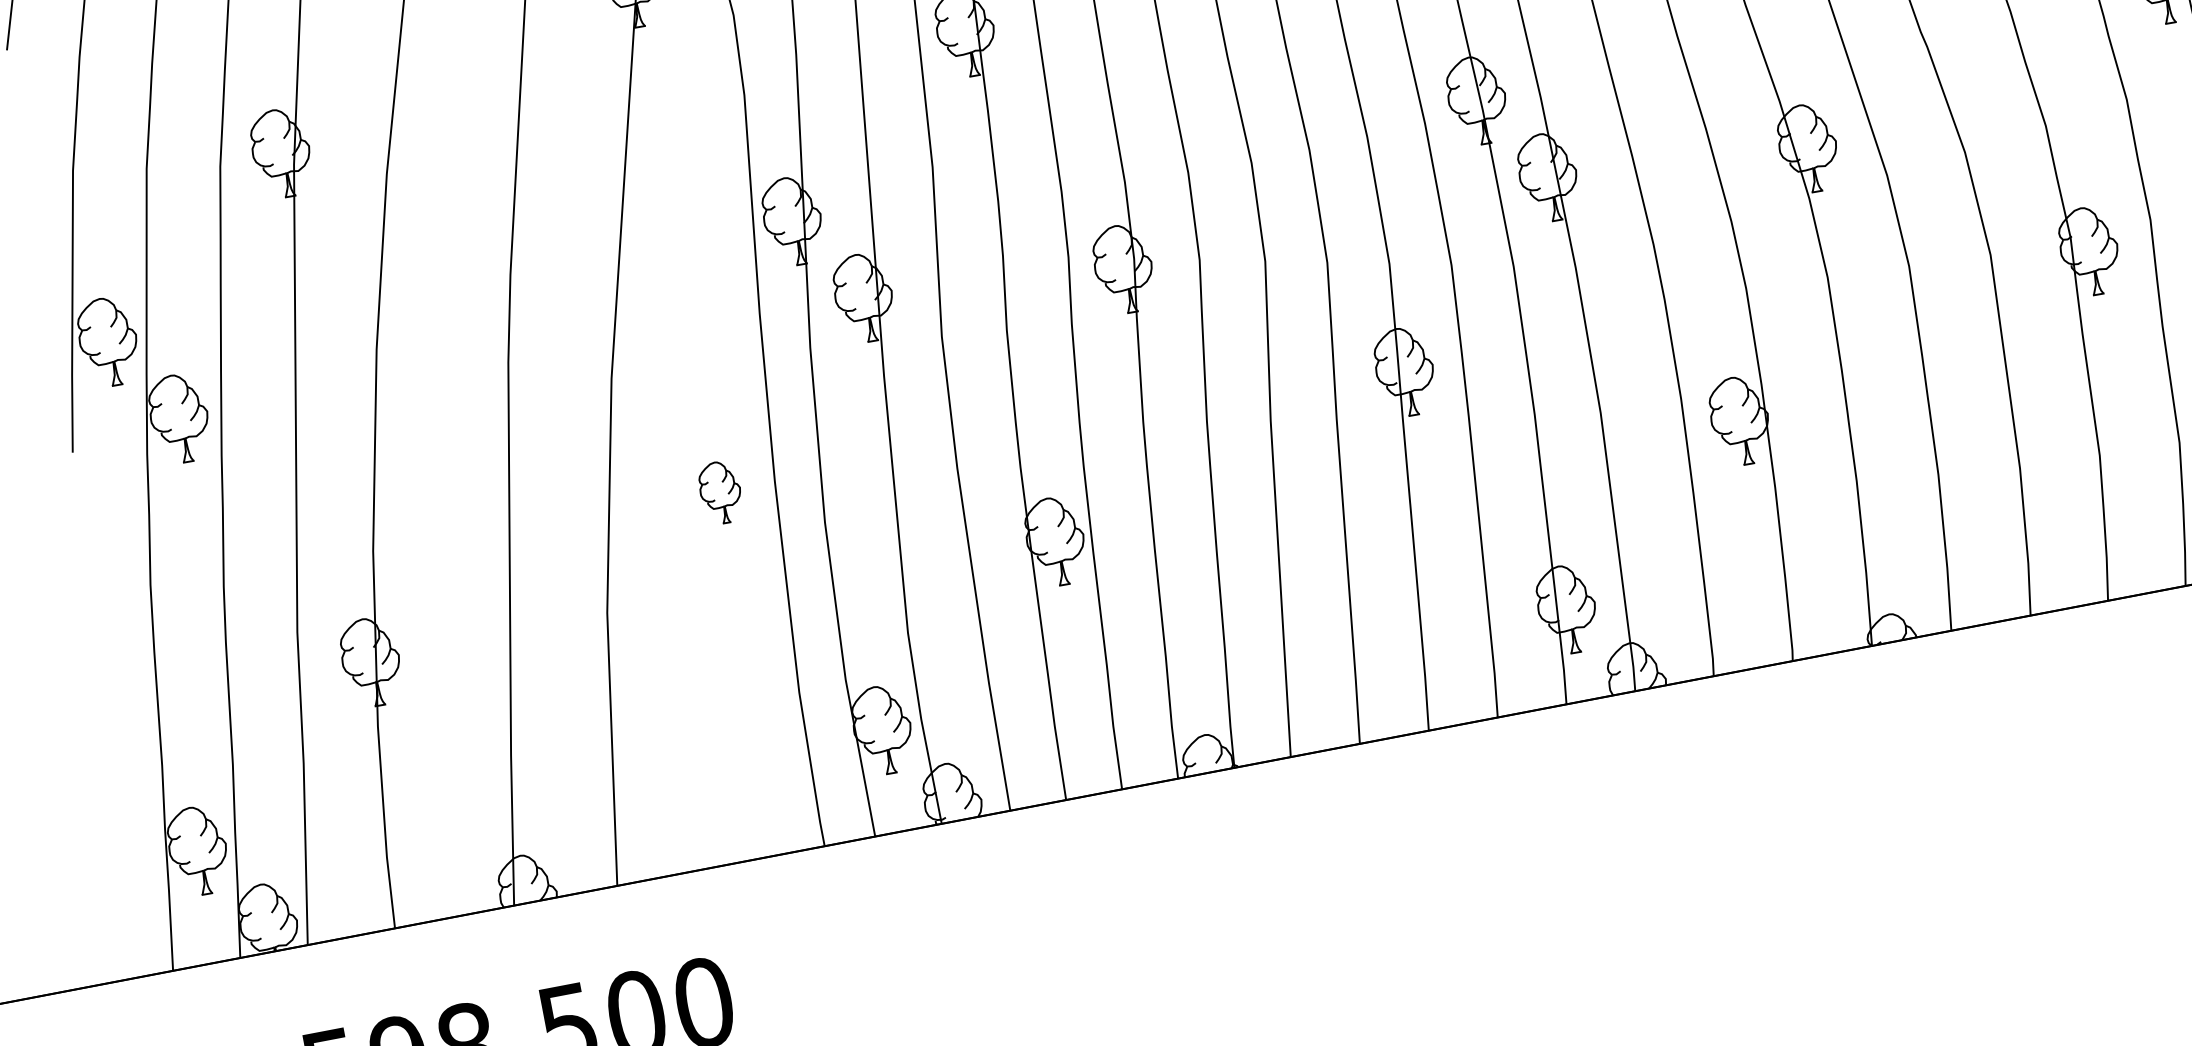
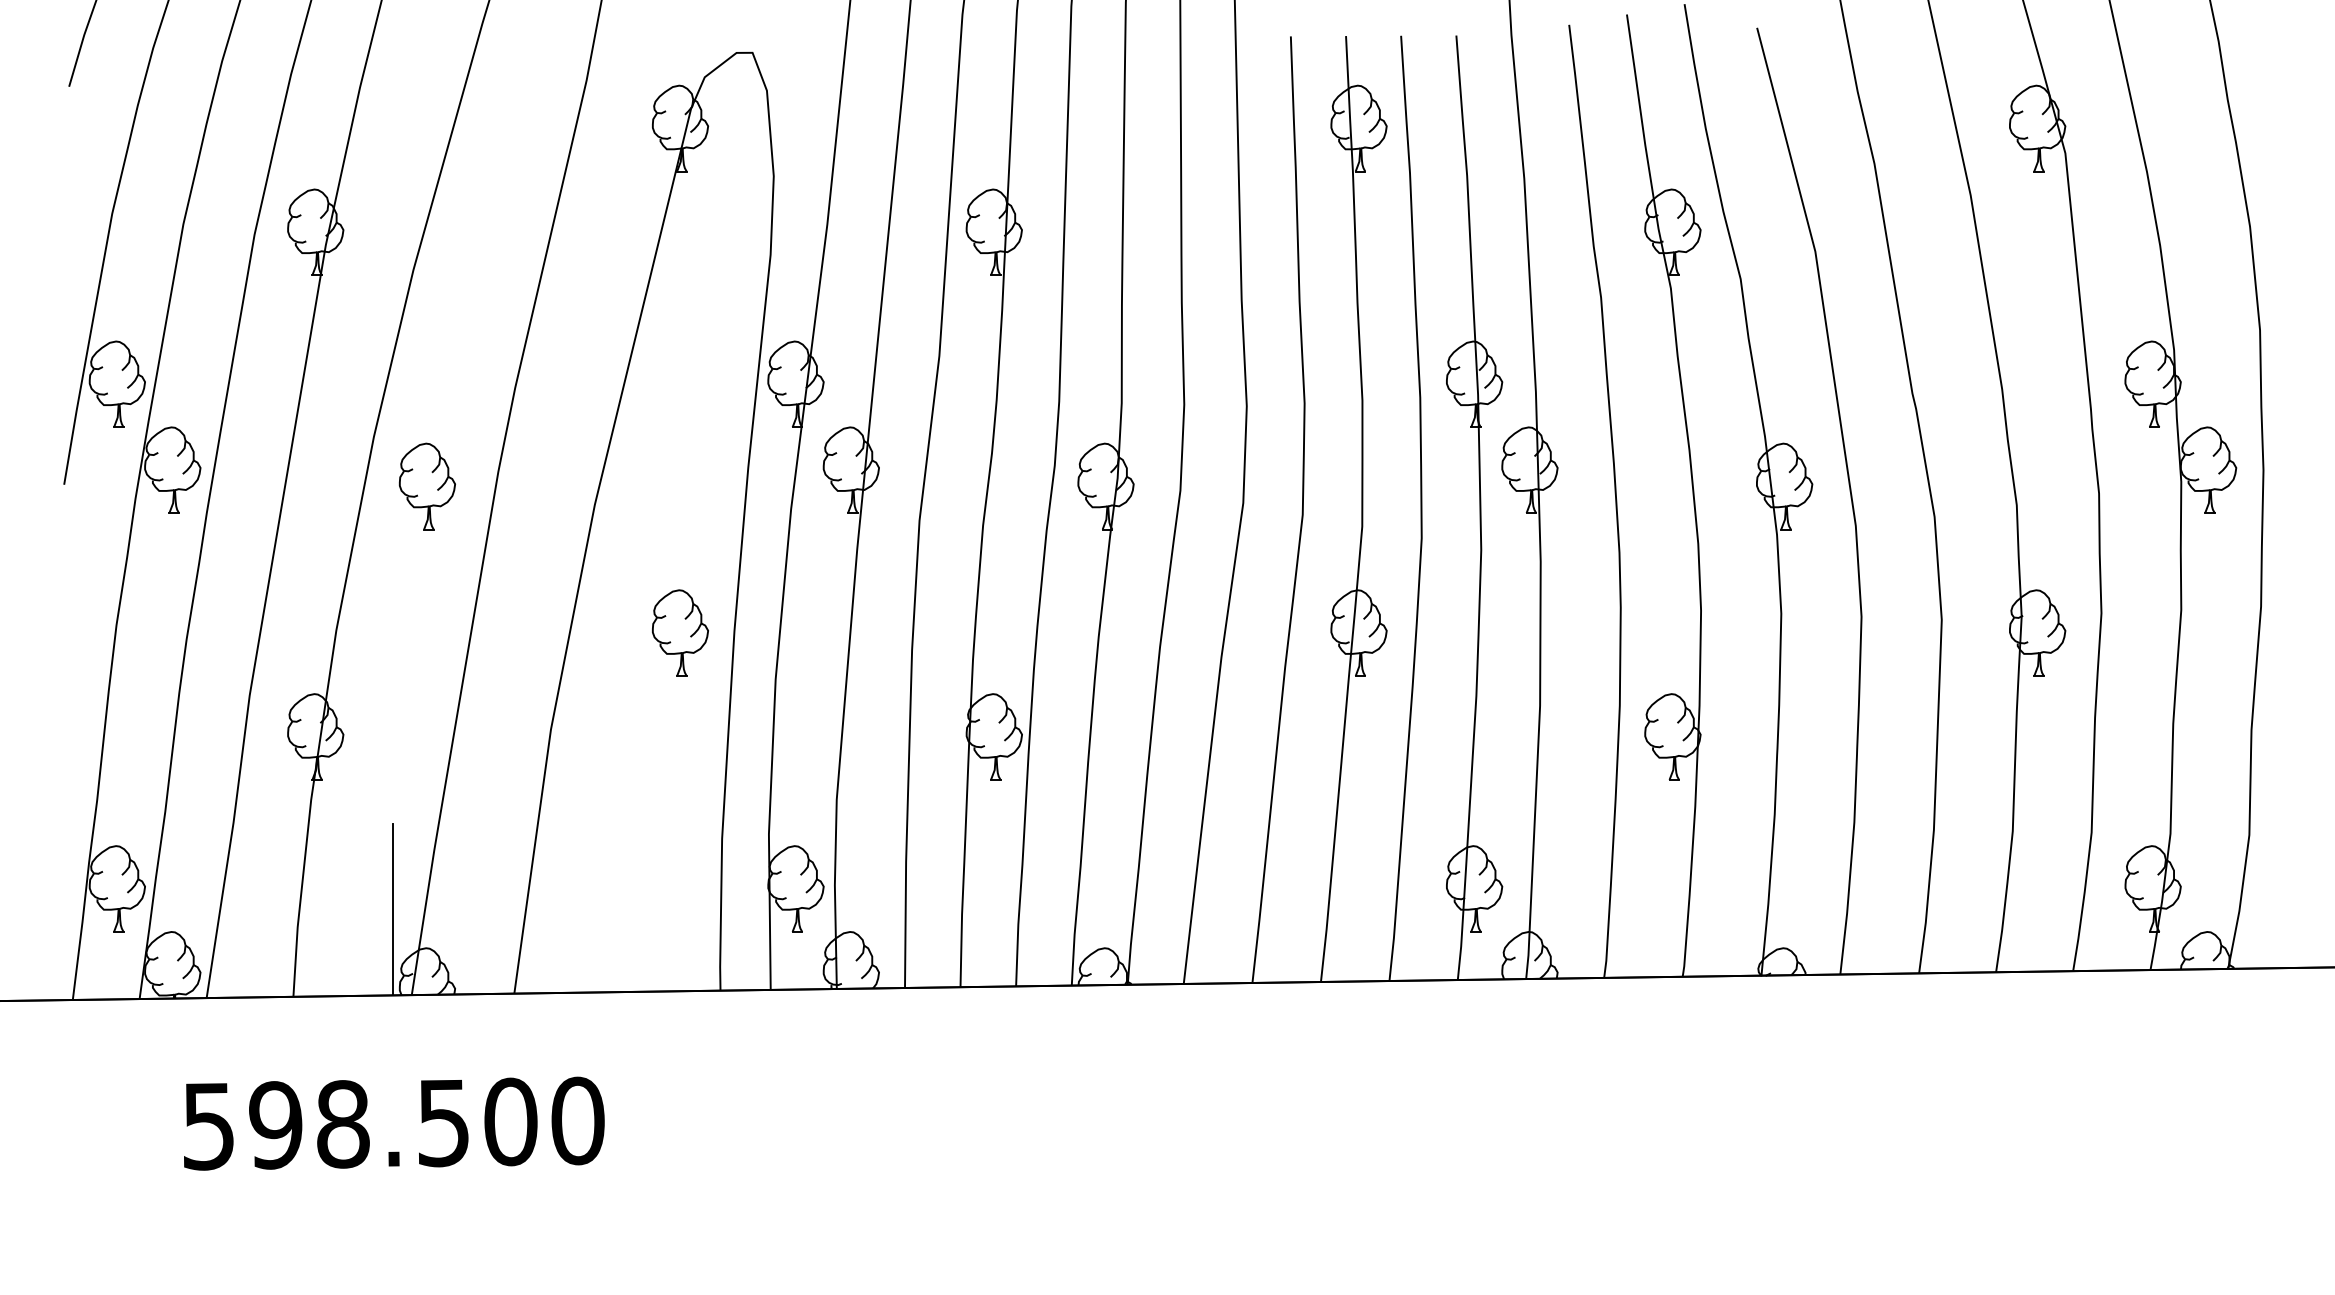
part: (438, 389) -> (426, 486), added
part: (720, 492) -> (680, 632), size x1.43
line: (479, 822) -> (392, 909), added

